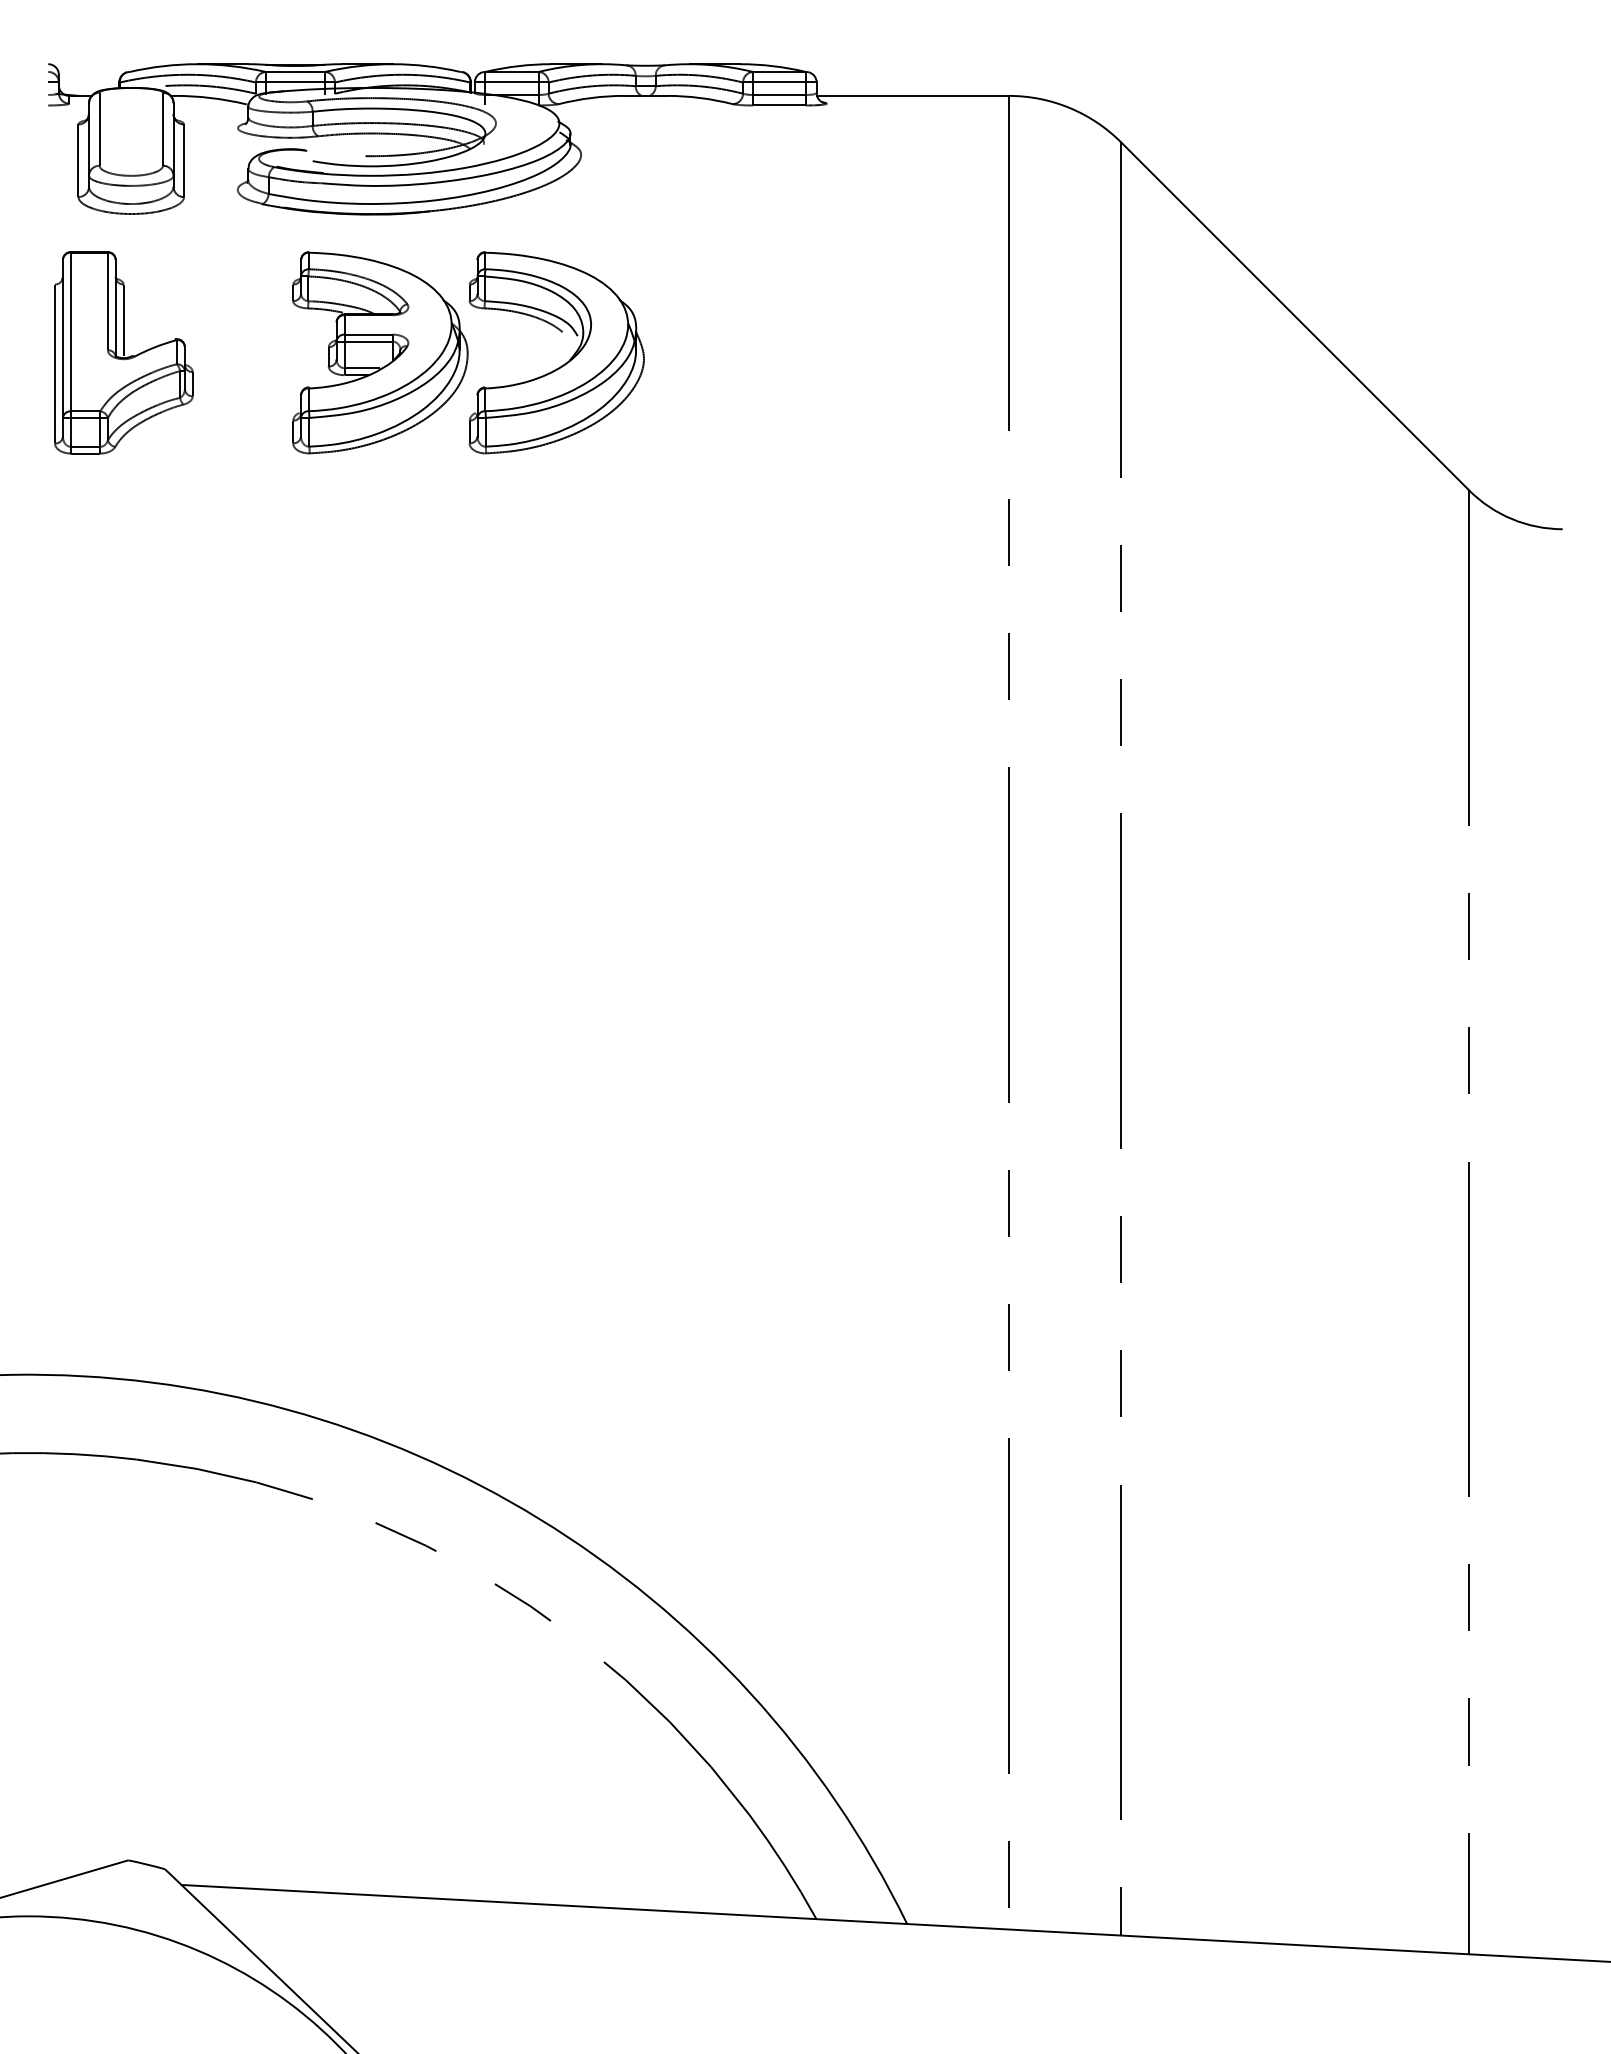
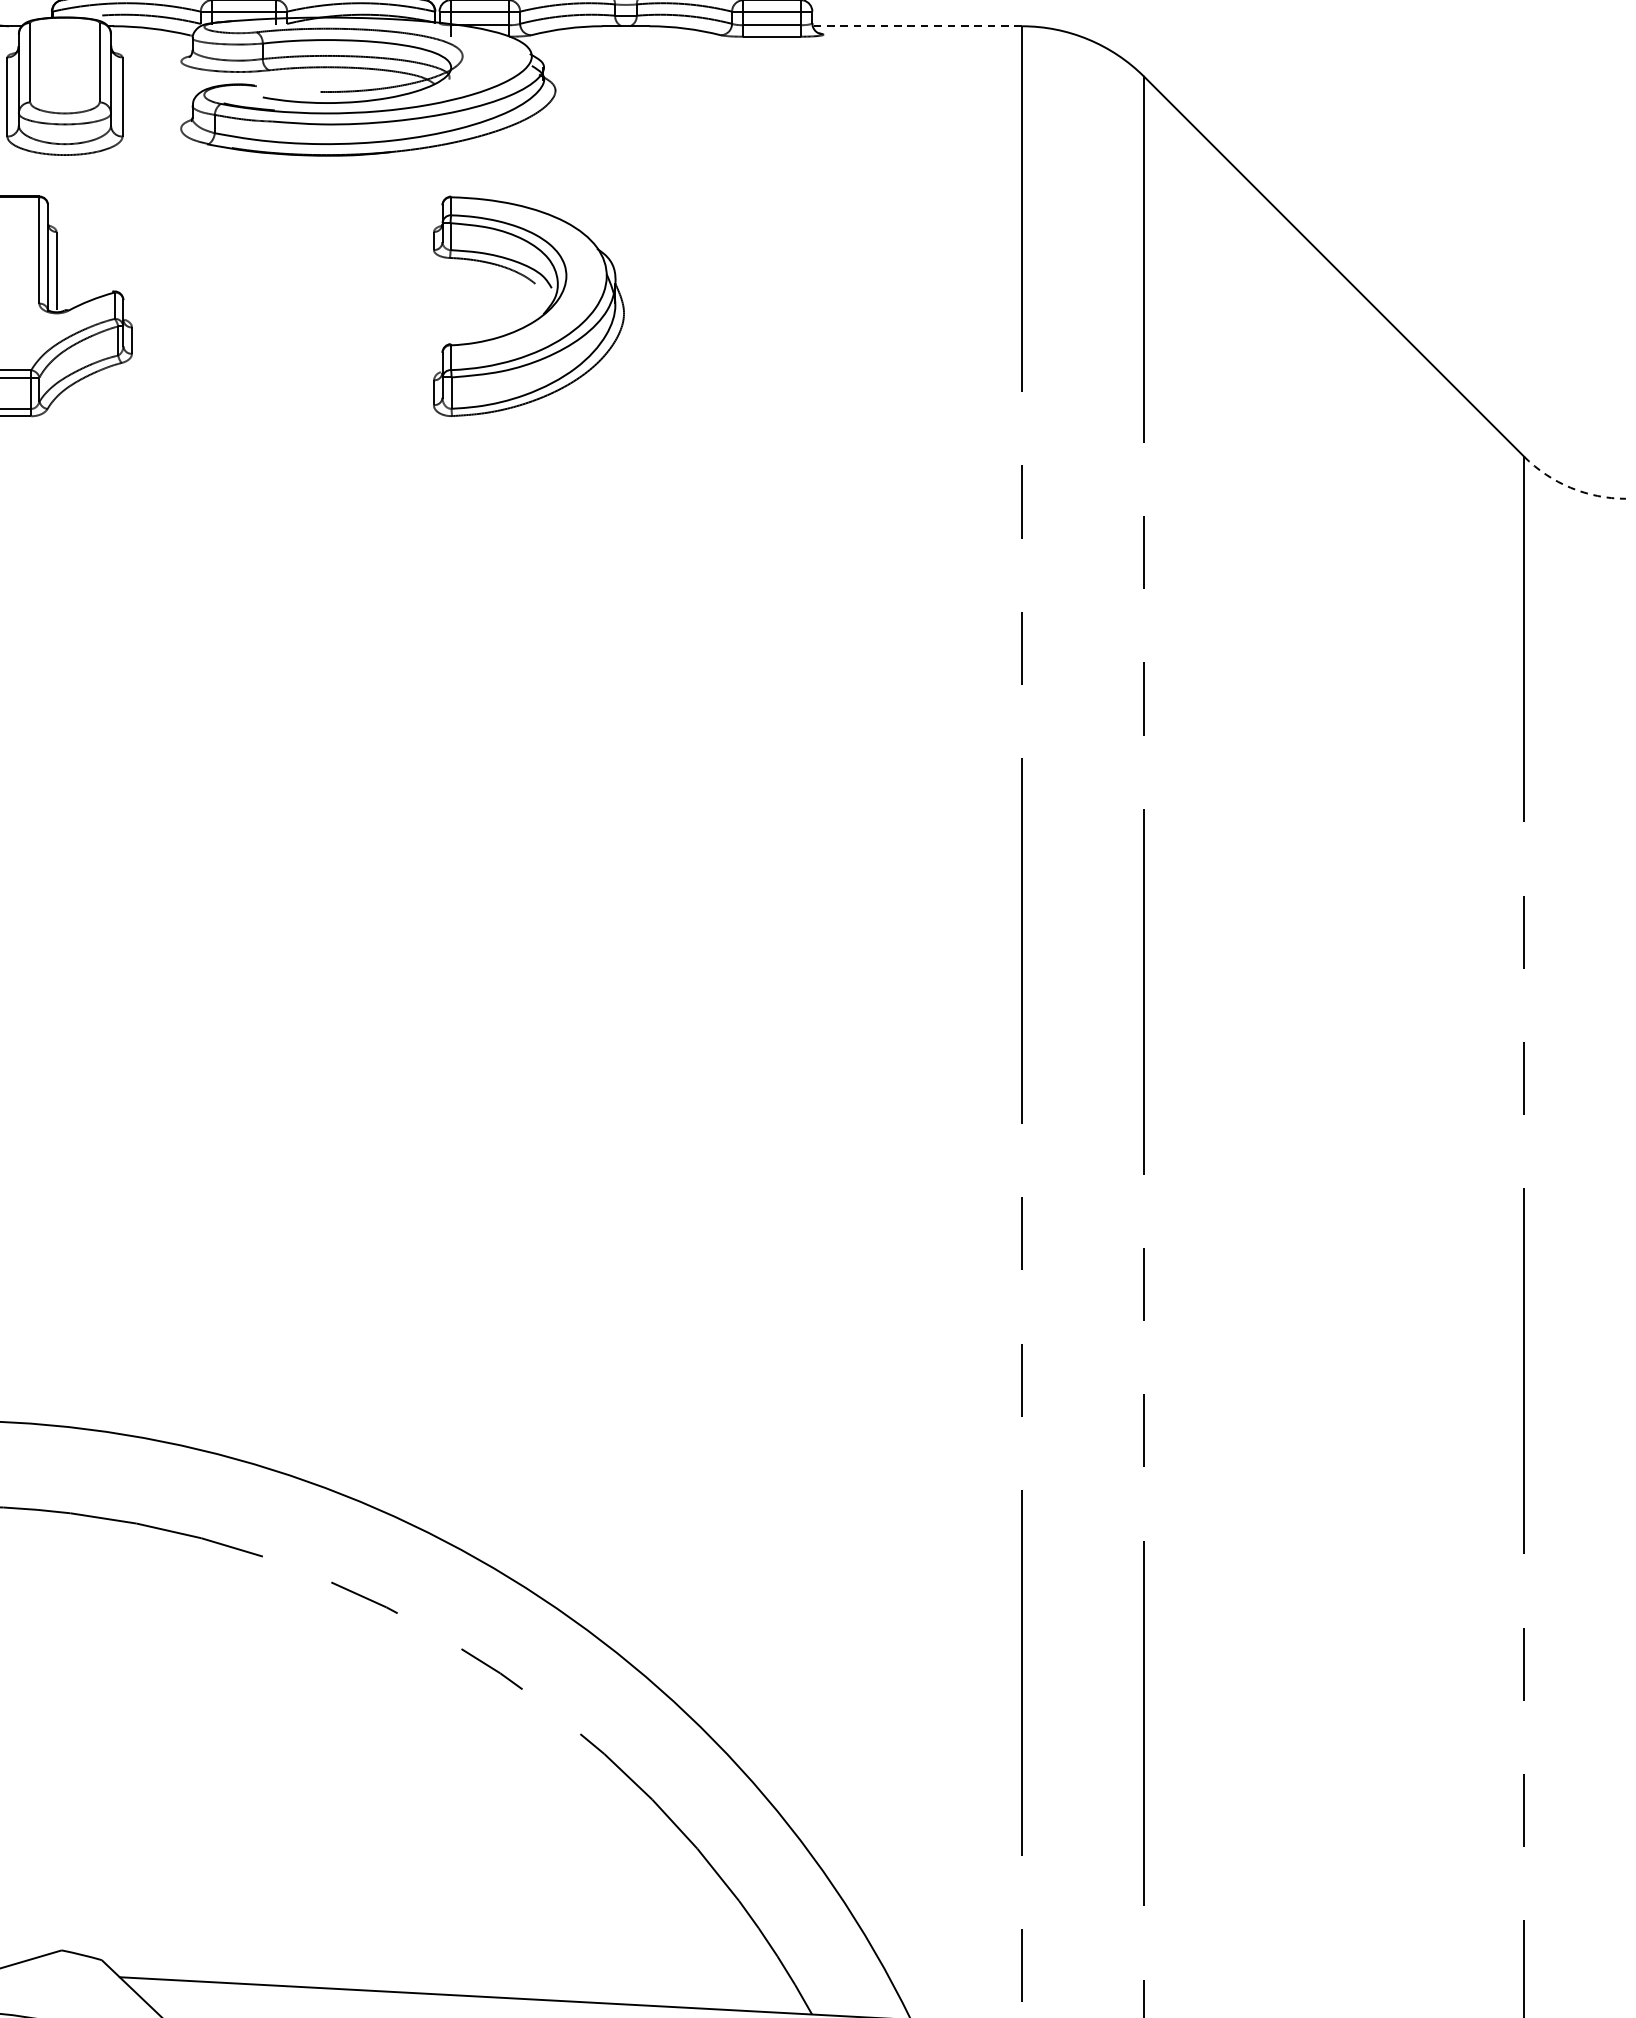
line: (913, 95) -> (917, 25), solid -> dashed
part: (380, 352) -> (336, 306), removed
arc: (1512, 519) -> (1571, 488), solid -> dashed

